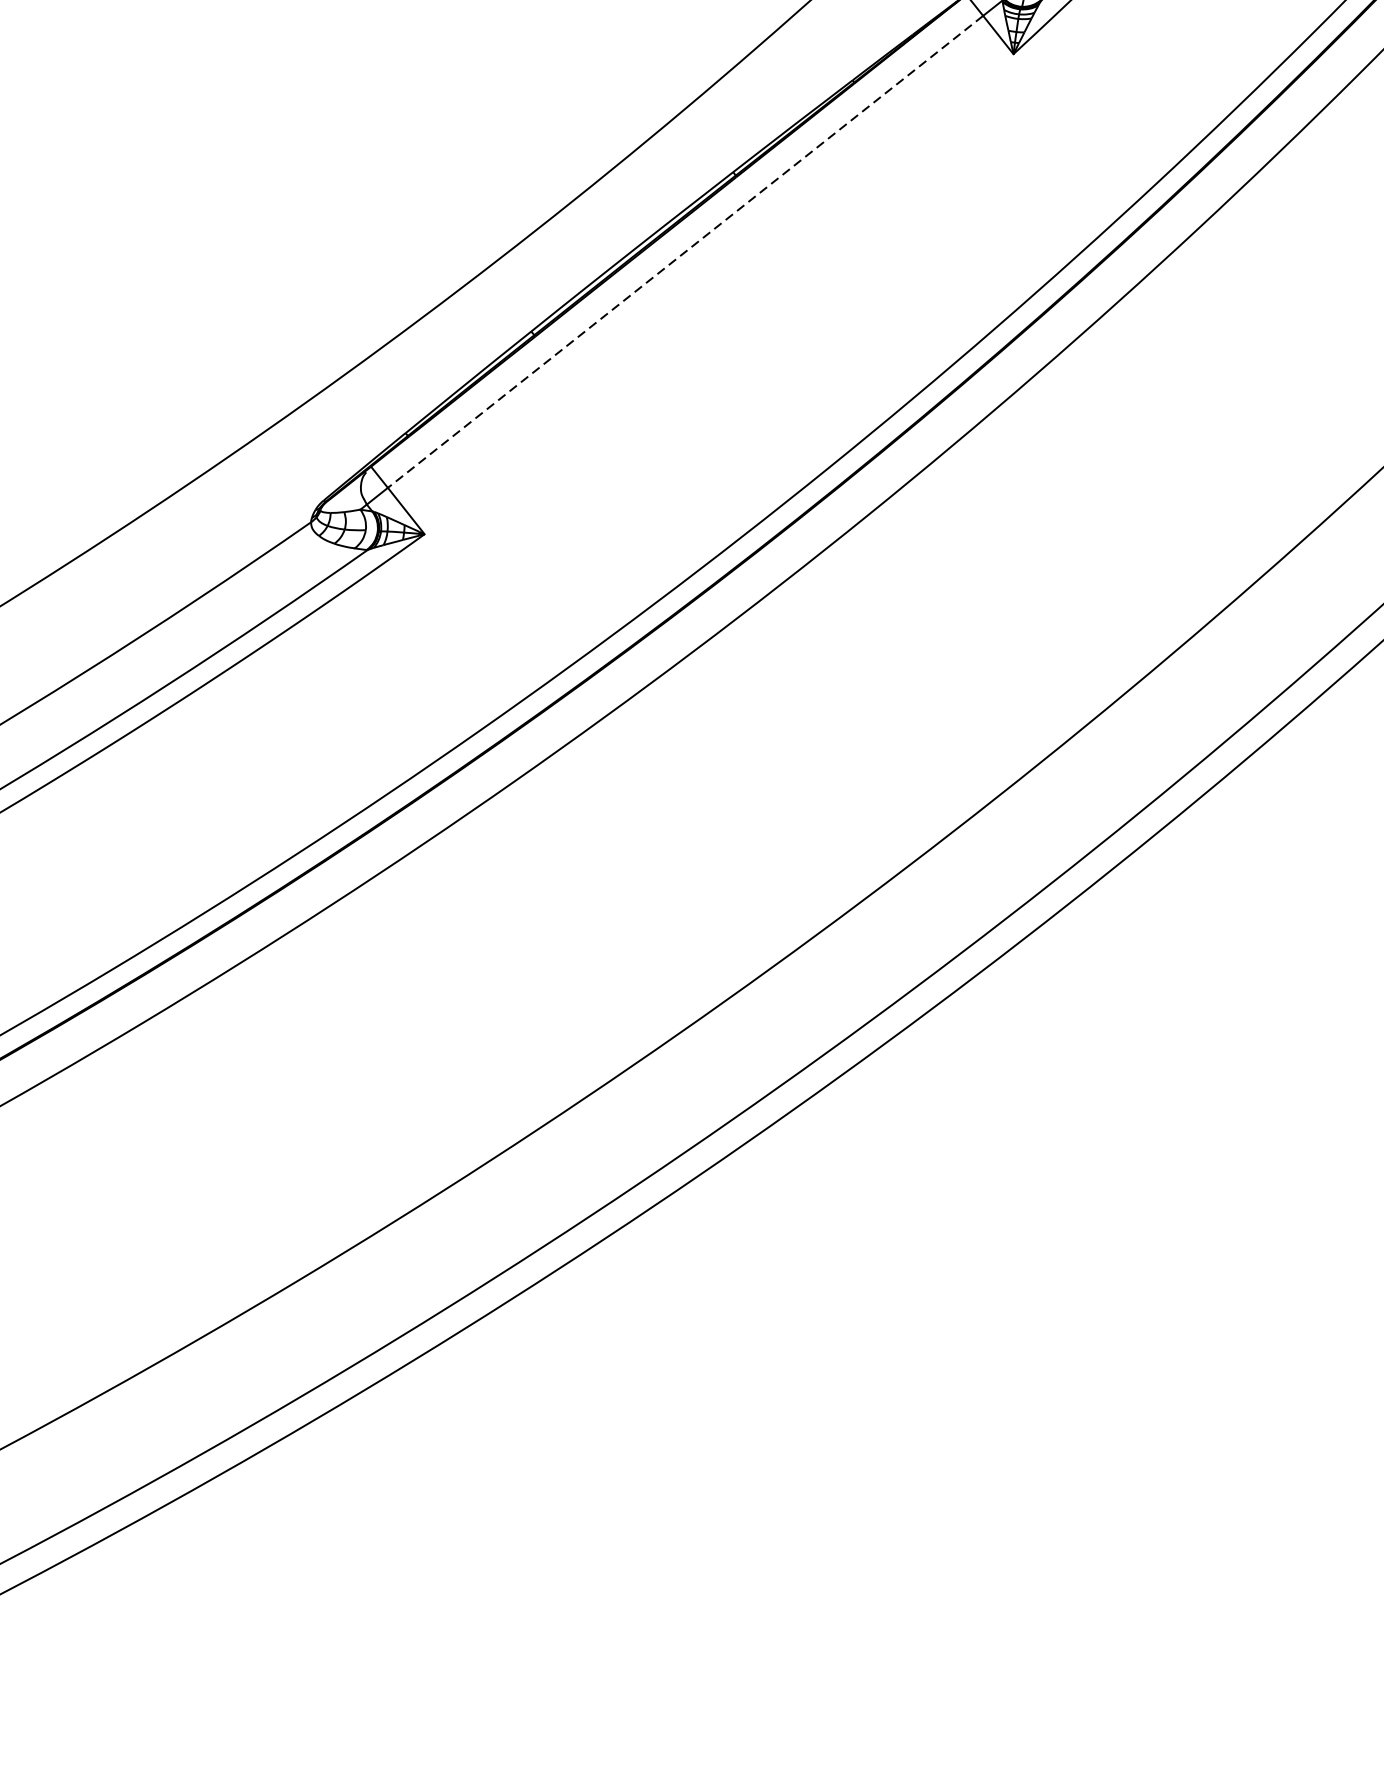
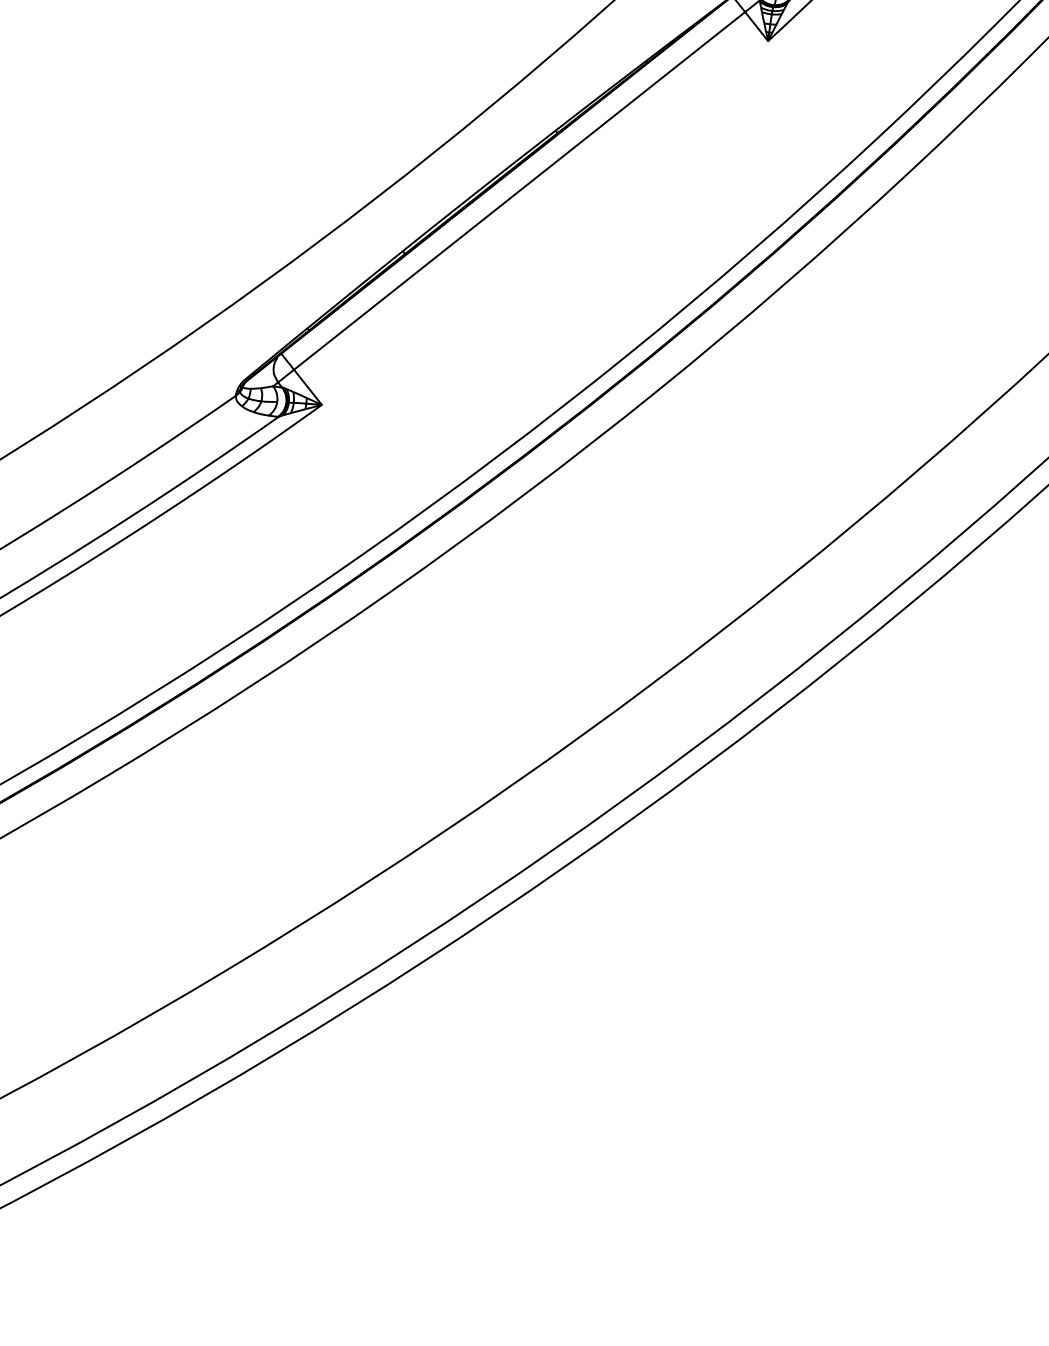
line: (685, 251) -> (519, 190), dashed -> solid

